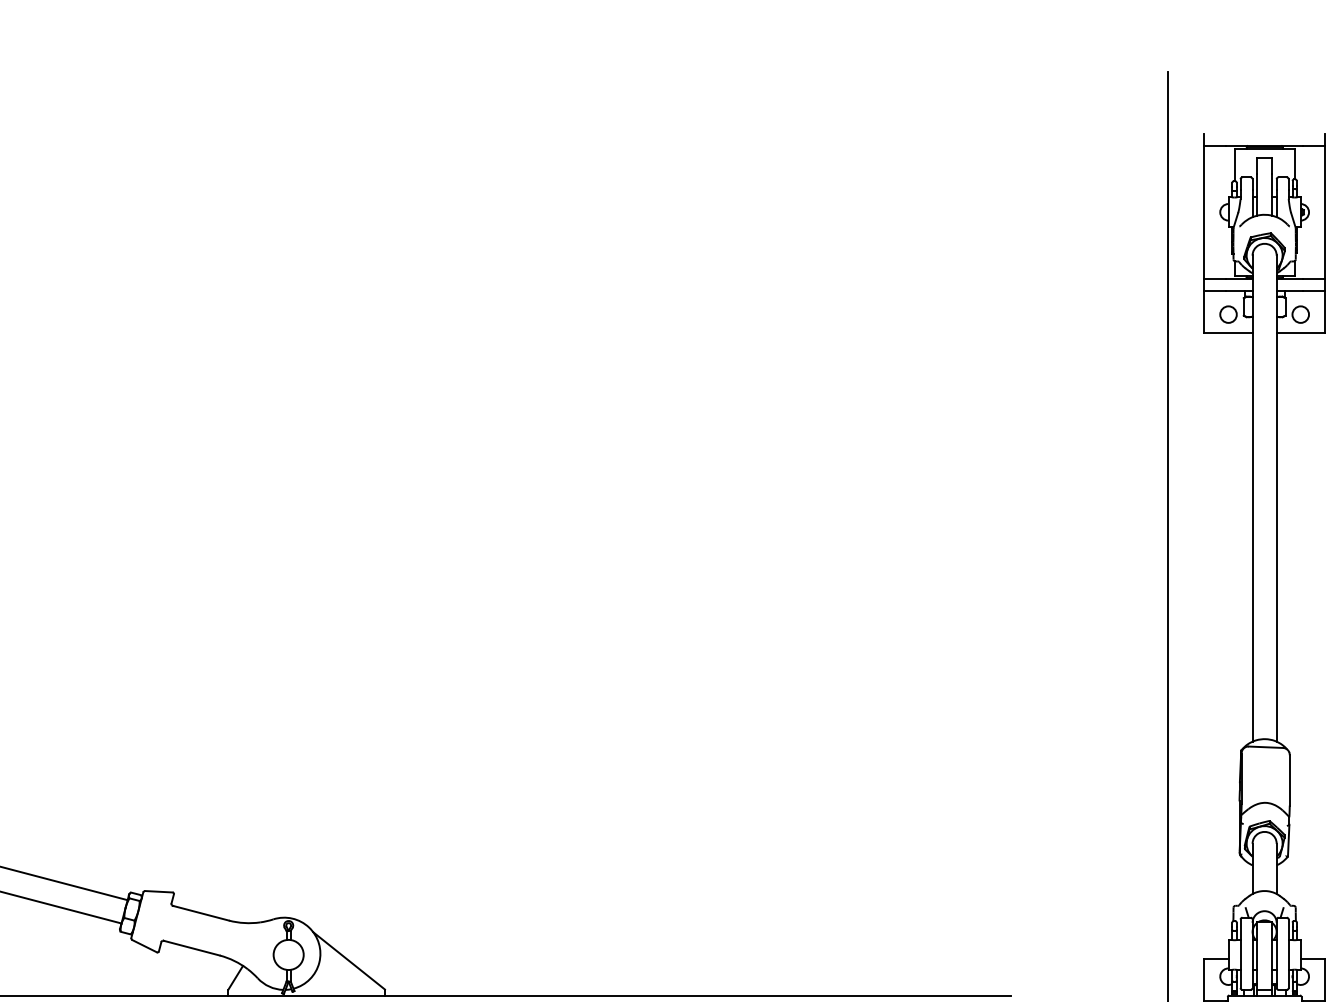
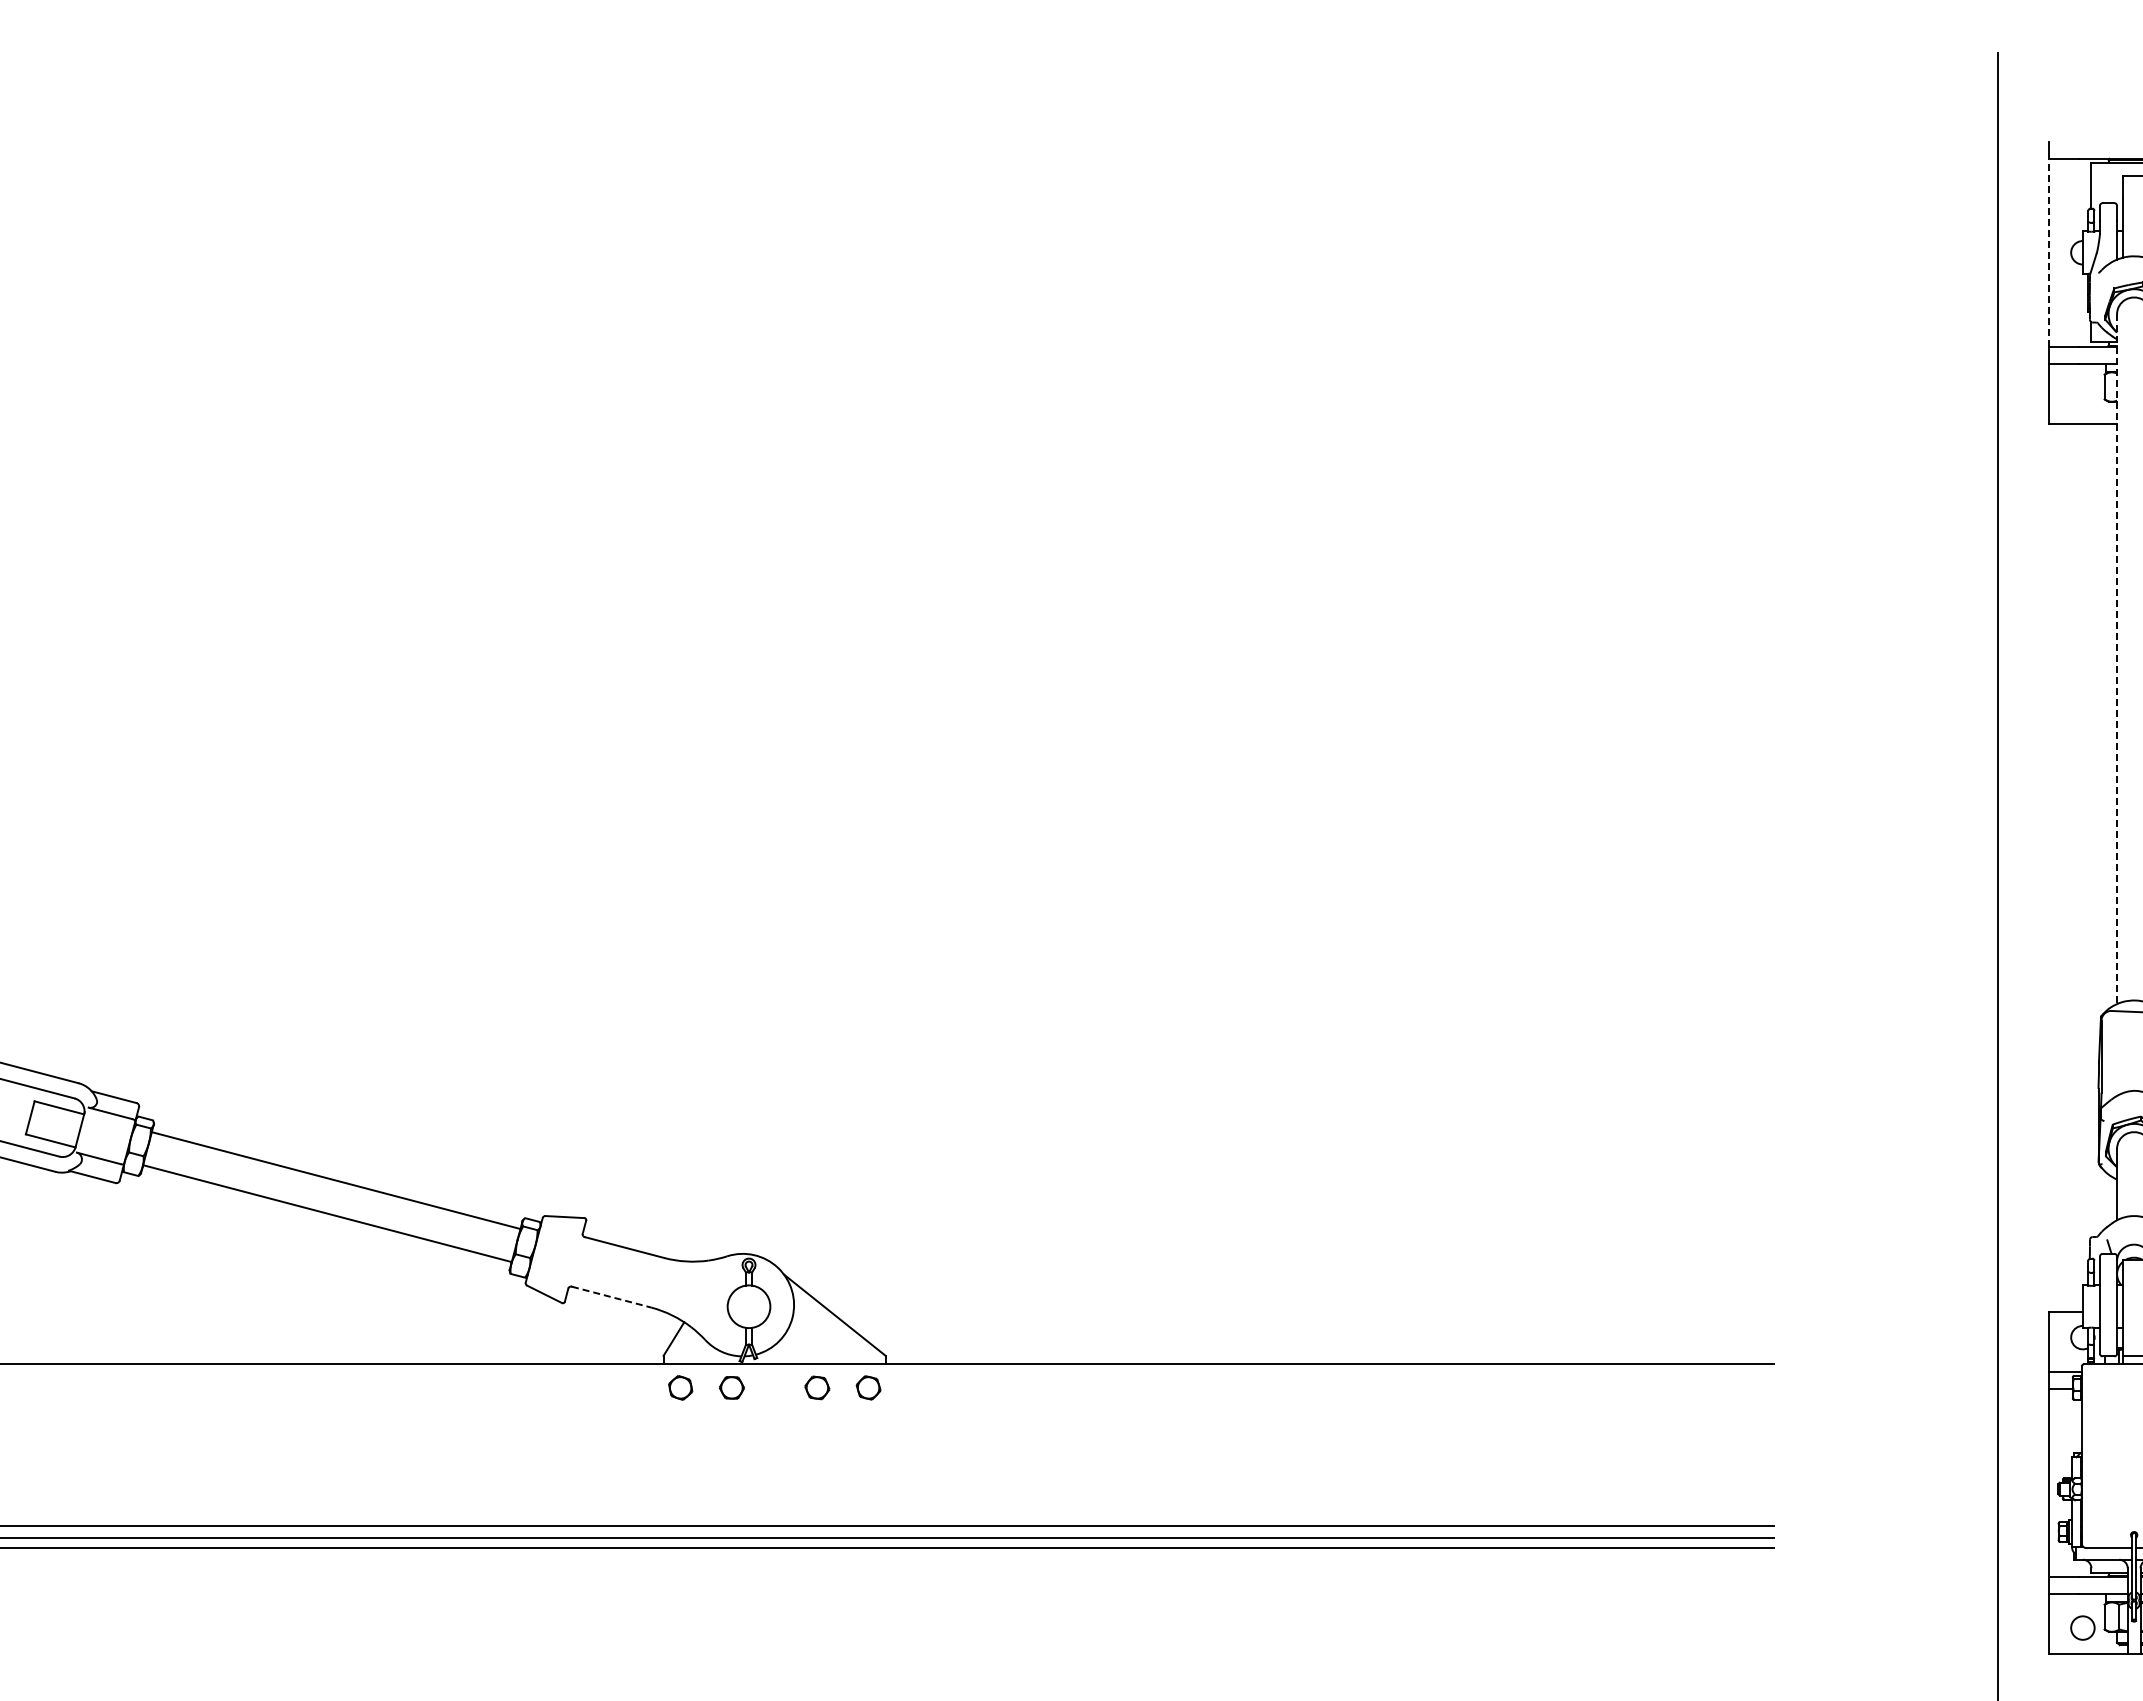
line: (1204, 212) -> (2048, 252), solid -> dashed
circle: (1228, 314) -> (2082, 397), removed
line: (1252, 498) -> (2117, 659), solid -> dashed
line: (191, 948) -> (611, 1297), solid -> dashed

